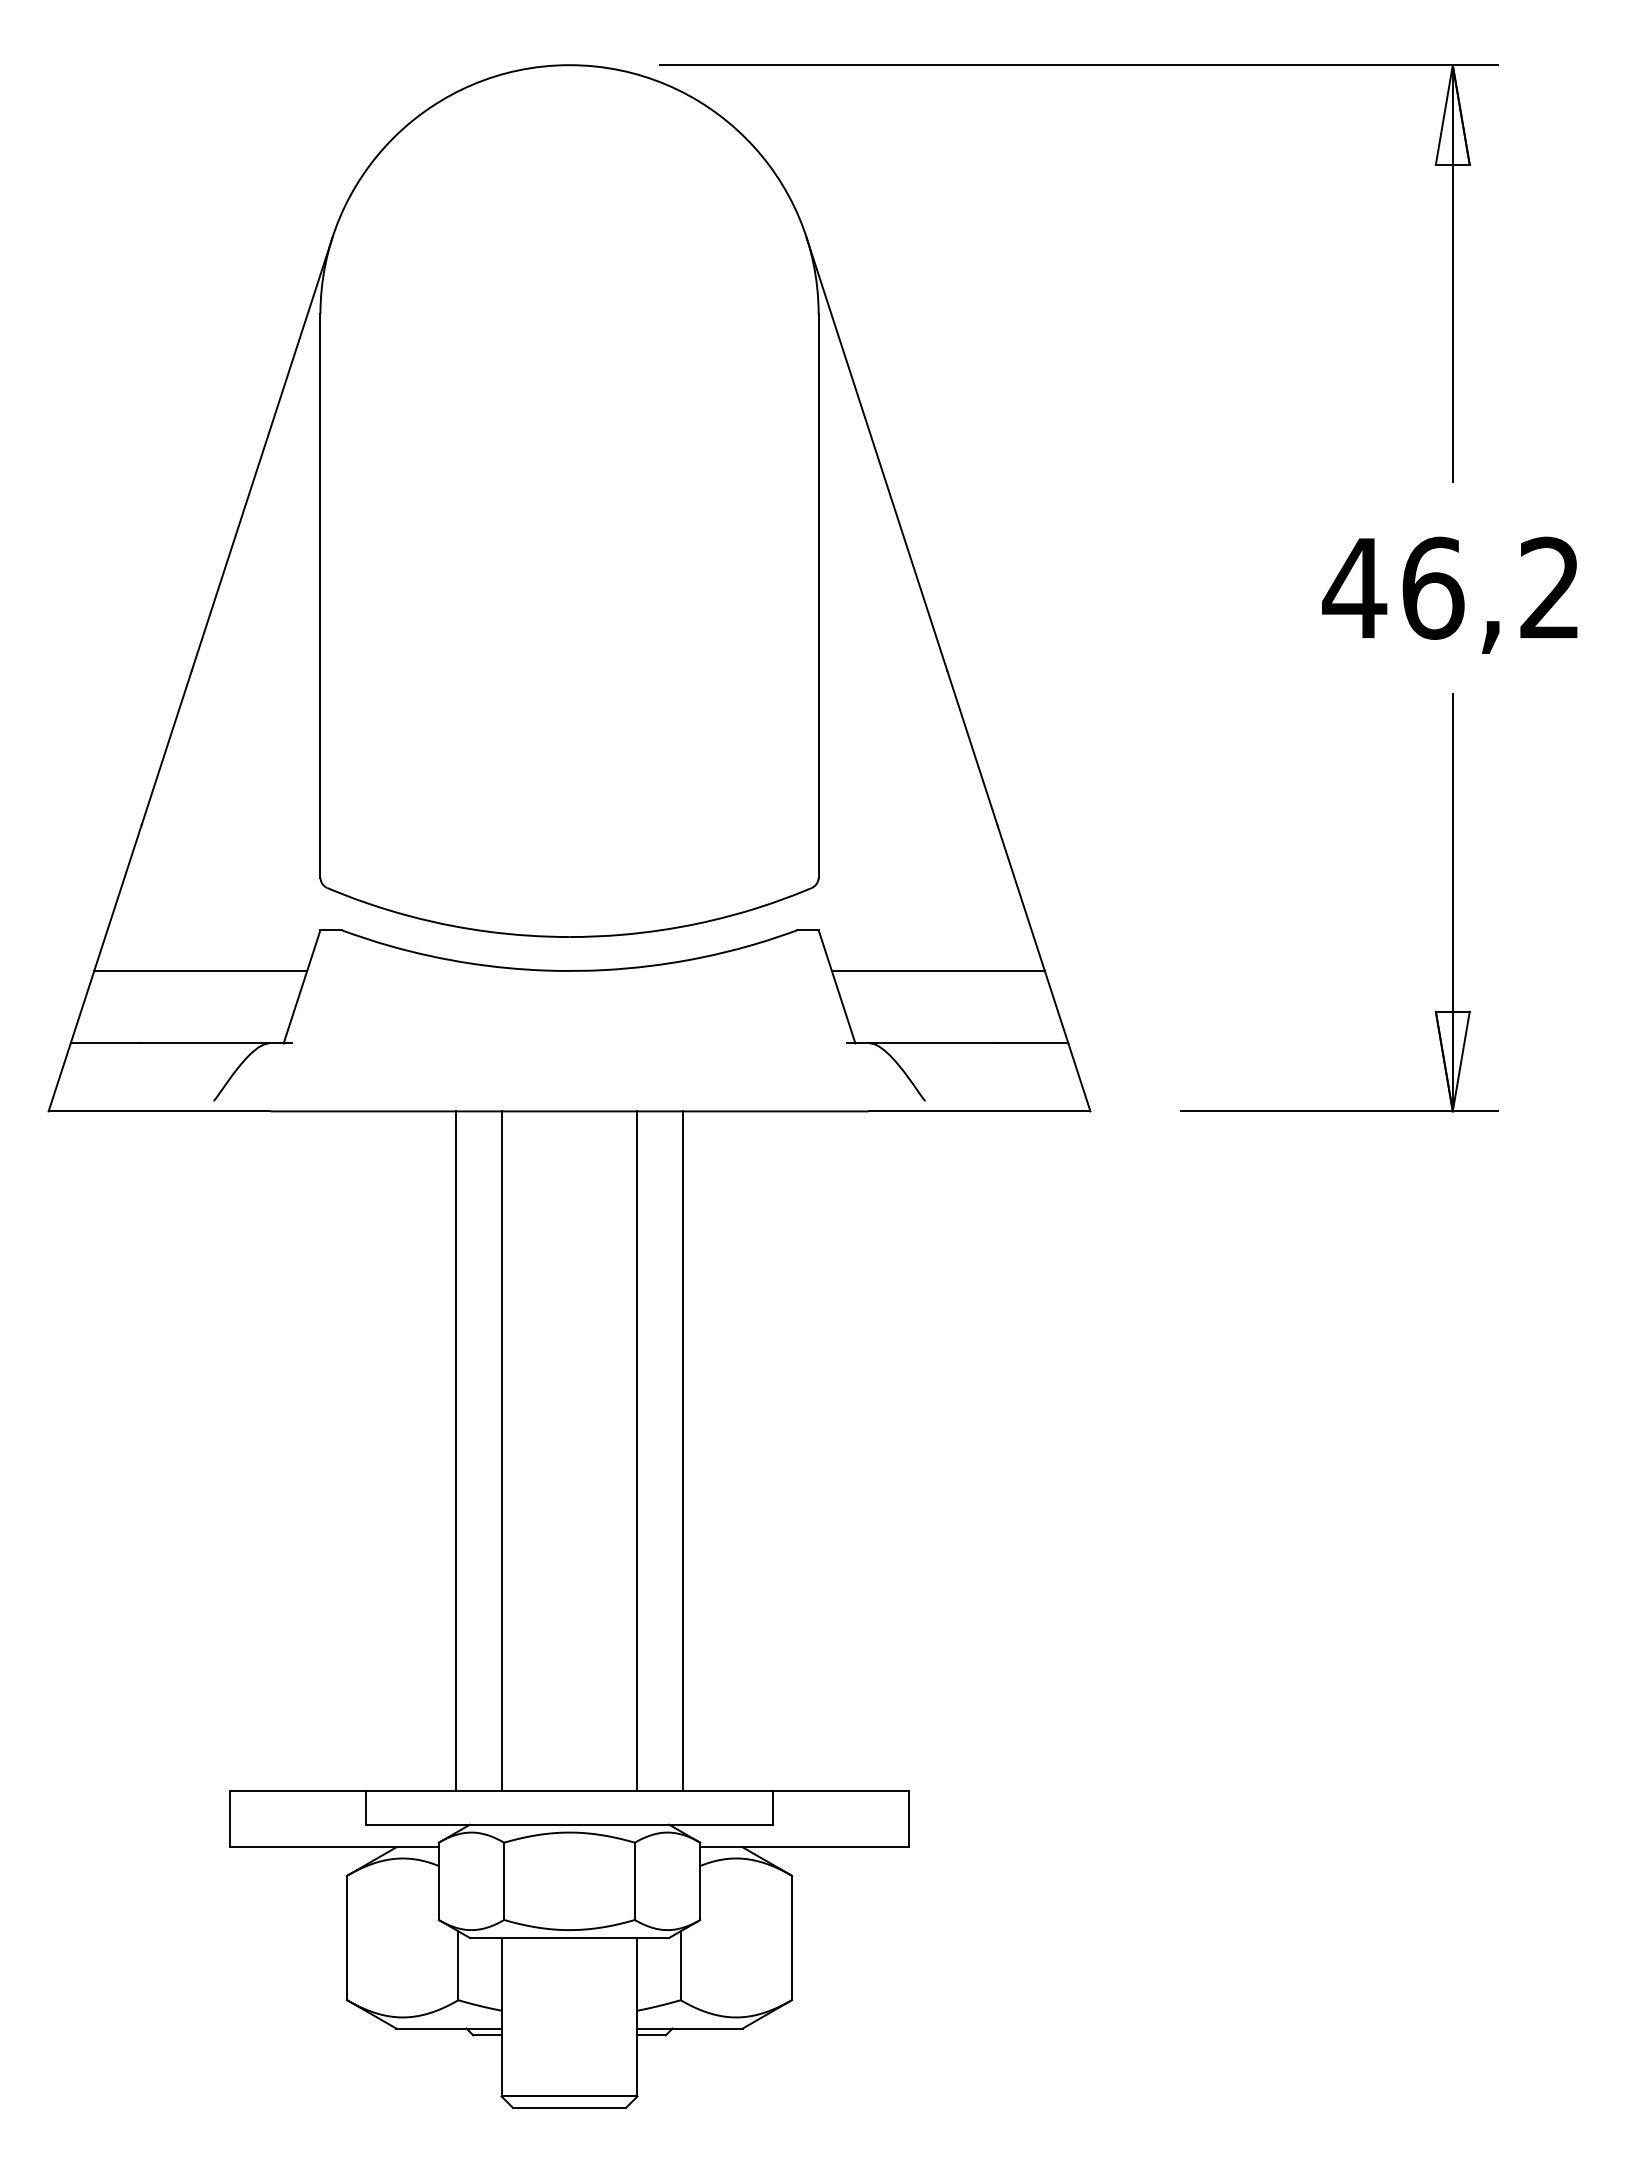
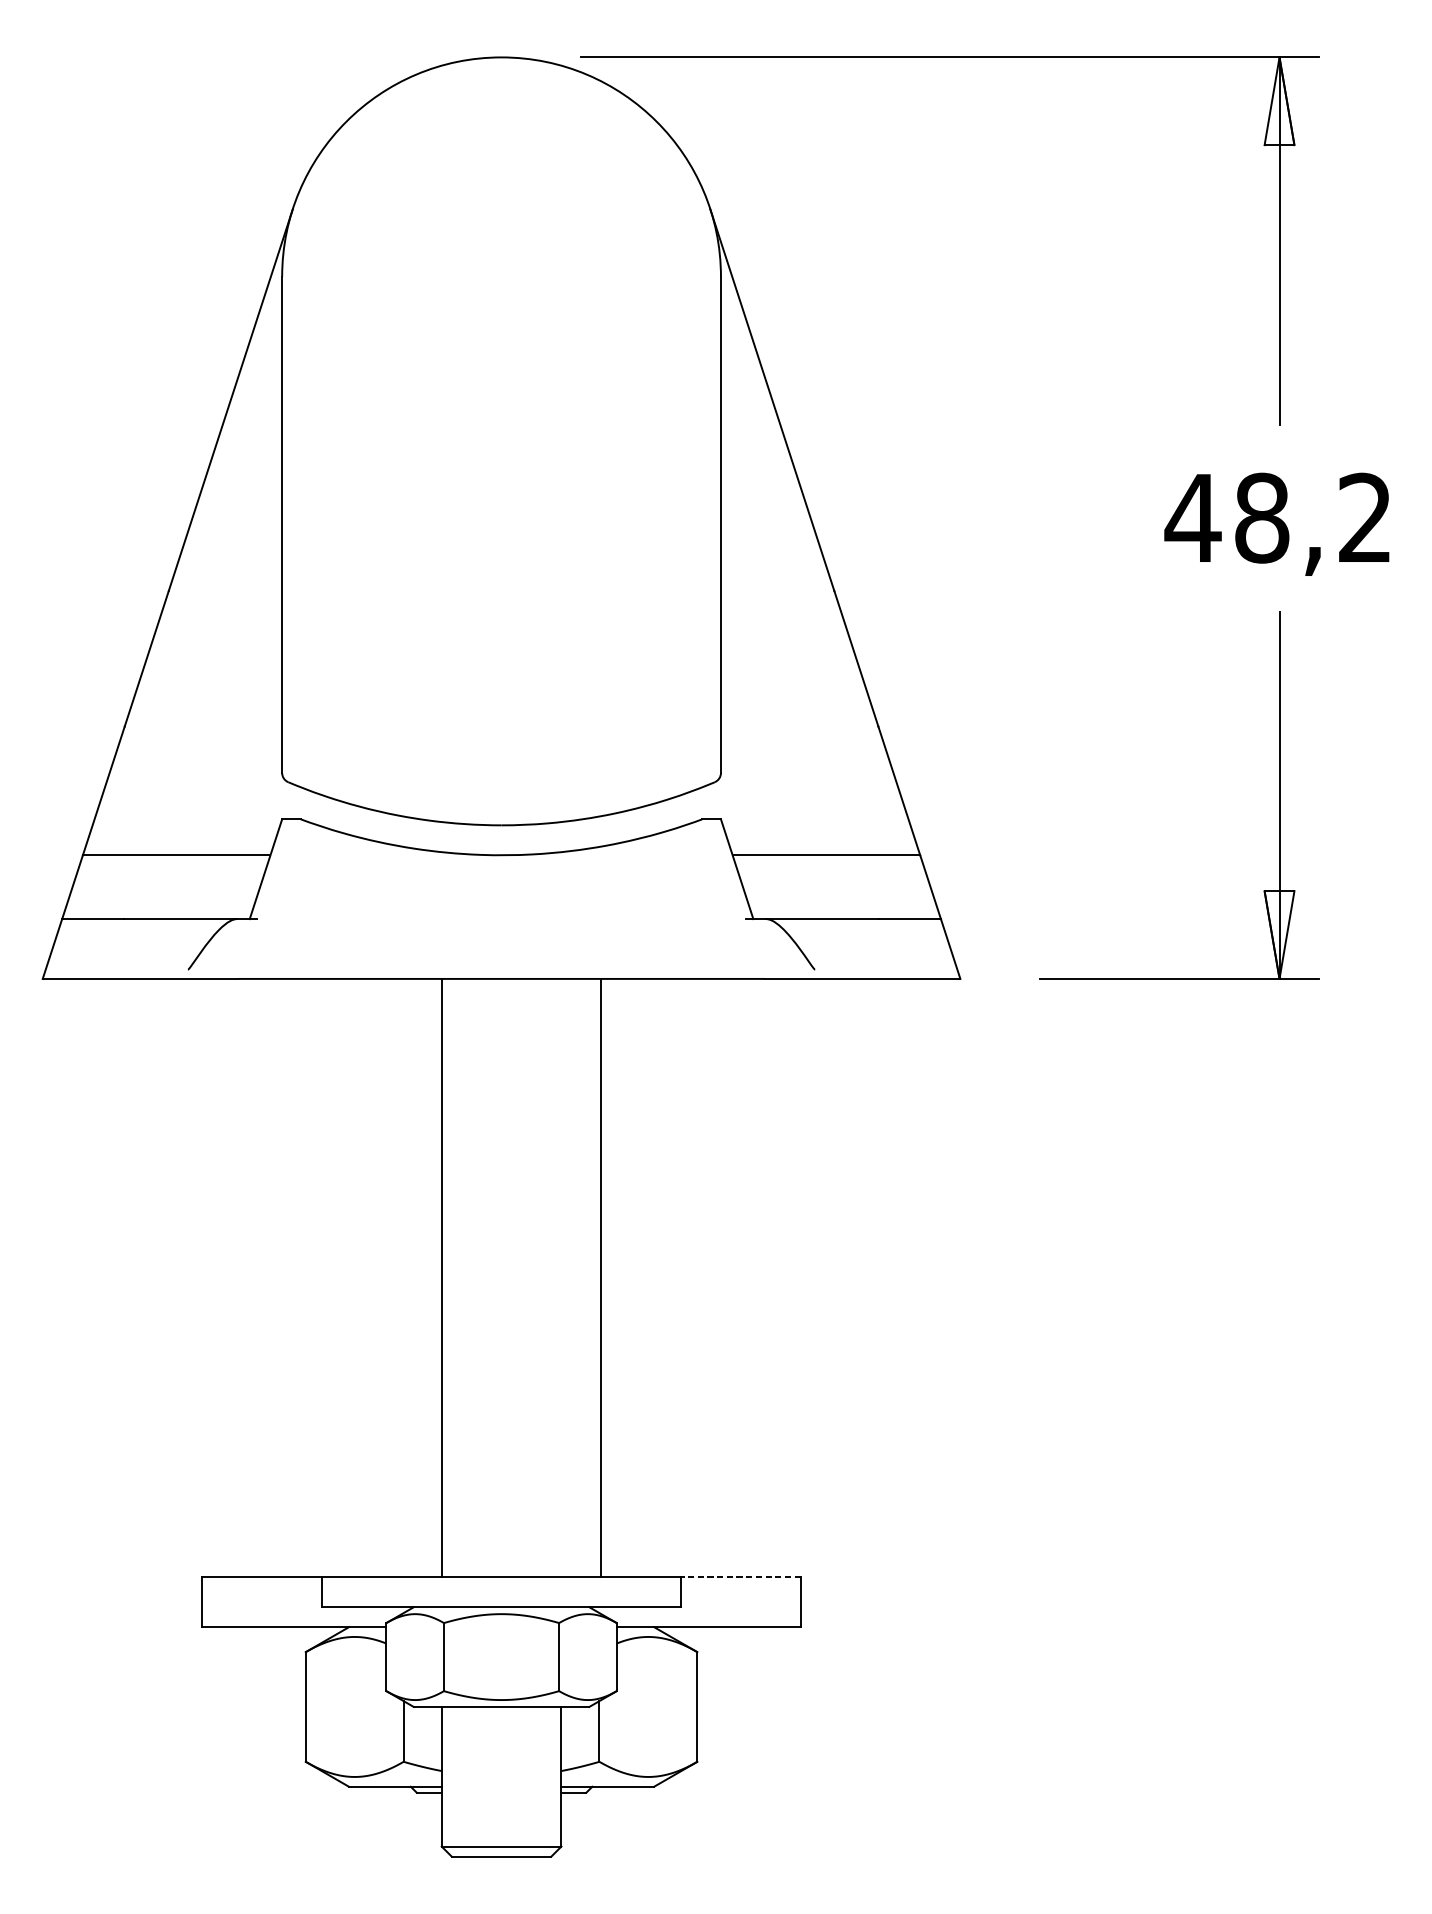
text: (1433, 587) -> (1262, 517), 46,2 -> 48,2
line: (456, 1450) -> (401, 1277), removed
line: (637, 1450) -> (561, 1277), removed
line: (841, 1790) -> (741, 1577), solid -> dashed

